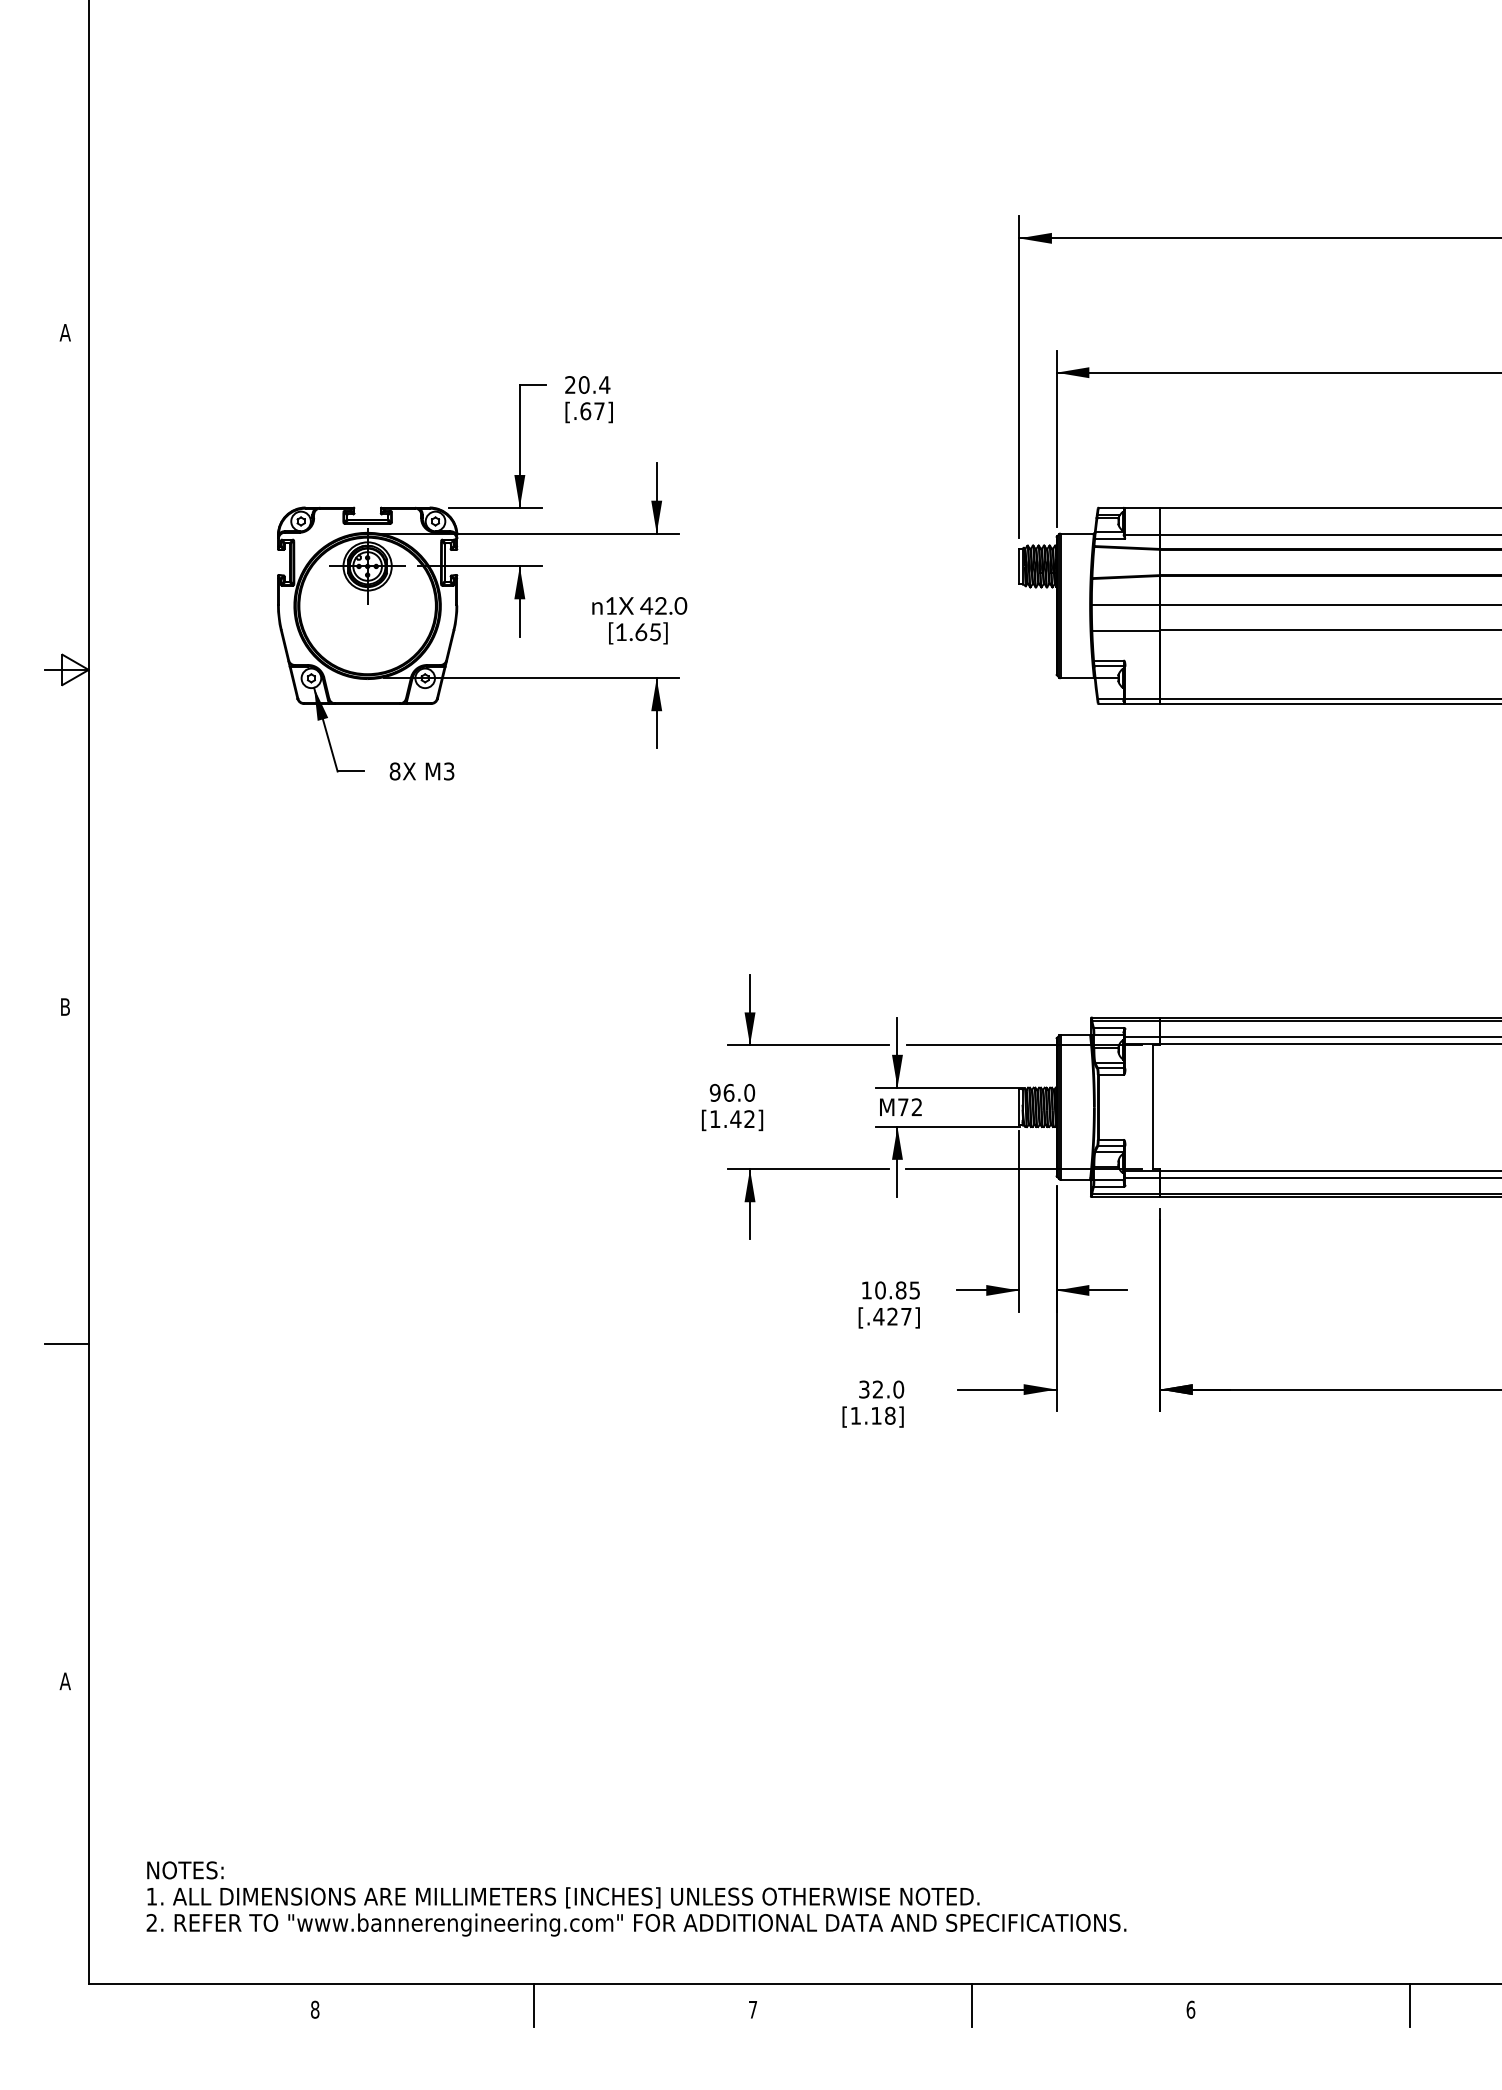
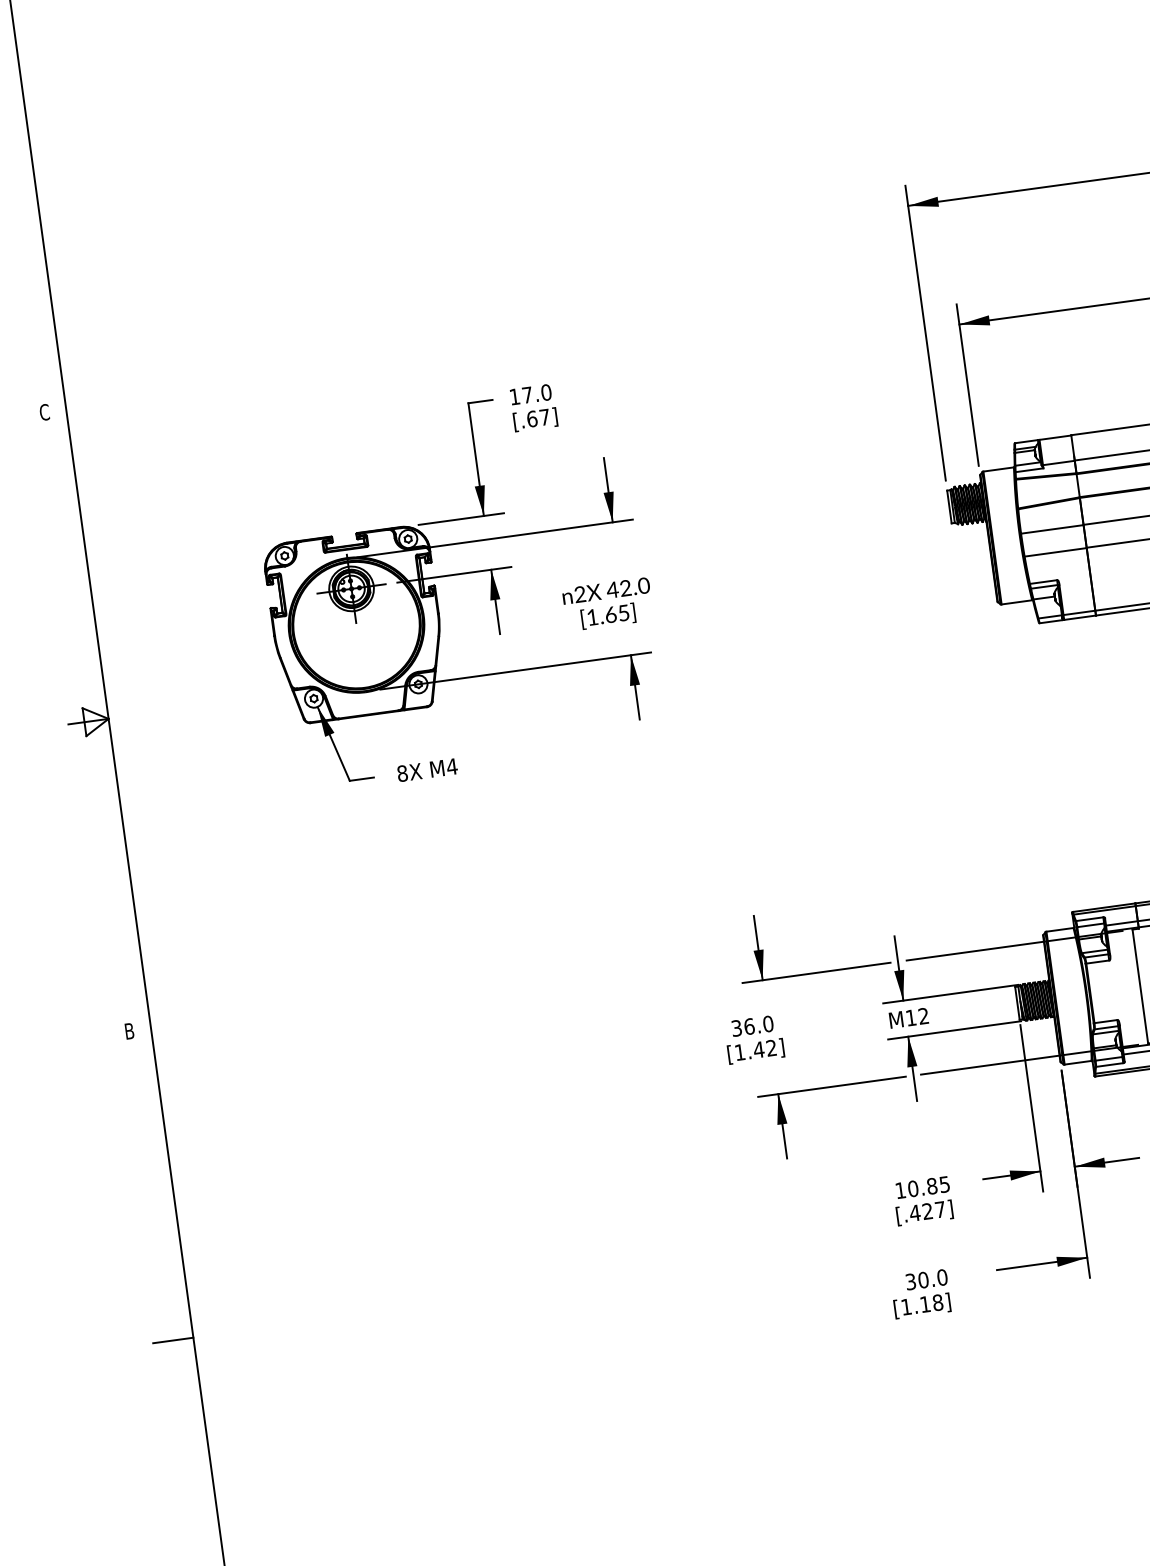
text: (64, 332) -> (43, 412), A -> C
text: (587, 384) -> (530, 394), 20.4 -> 17.0
text: (611, 605) -> (580, 594), 1X -> 2X
text: (448, 771) -> (451, 766), M3 -> M4
text: (714, 1092) -> (736, 1028), 96.0 -> 36.0
text: (903, 1107) -> (911, 1018), M72 -> M12
text: (877, 1389) -> (922, 1280), 32.0 -> 30.0

